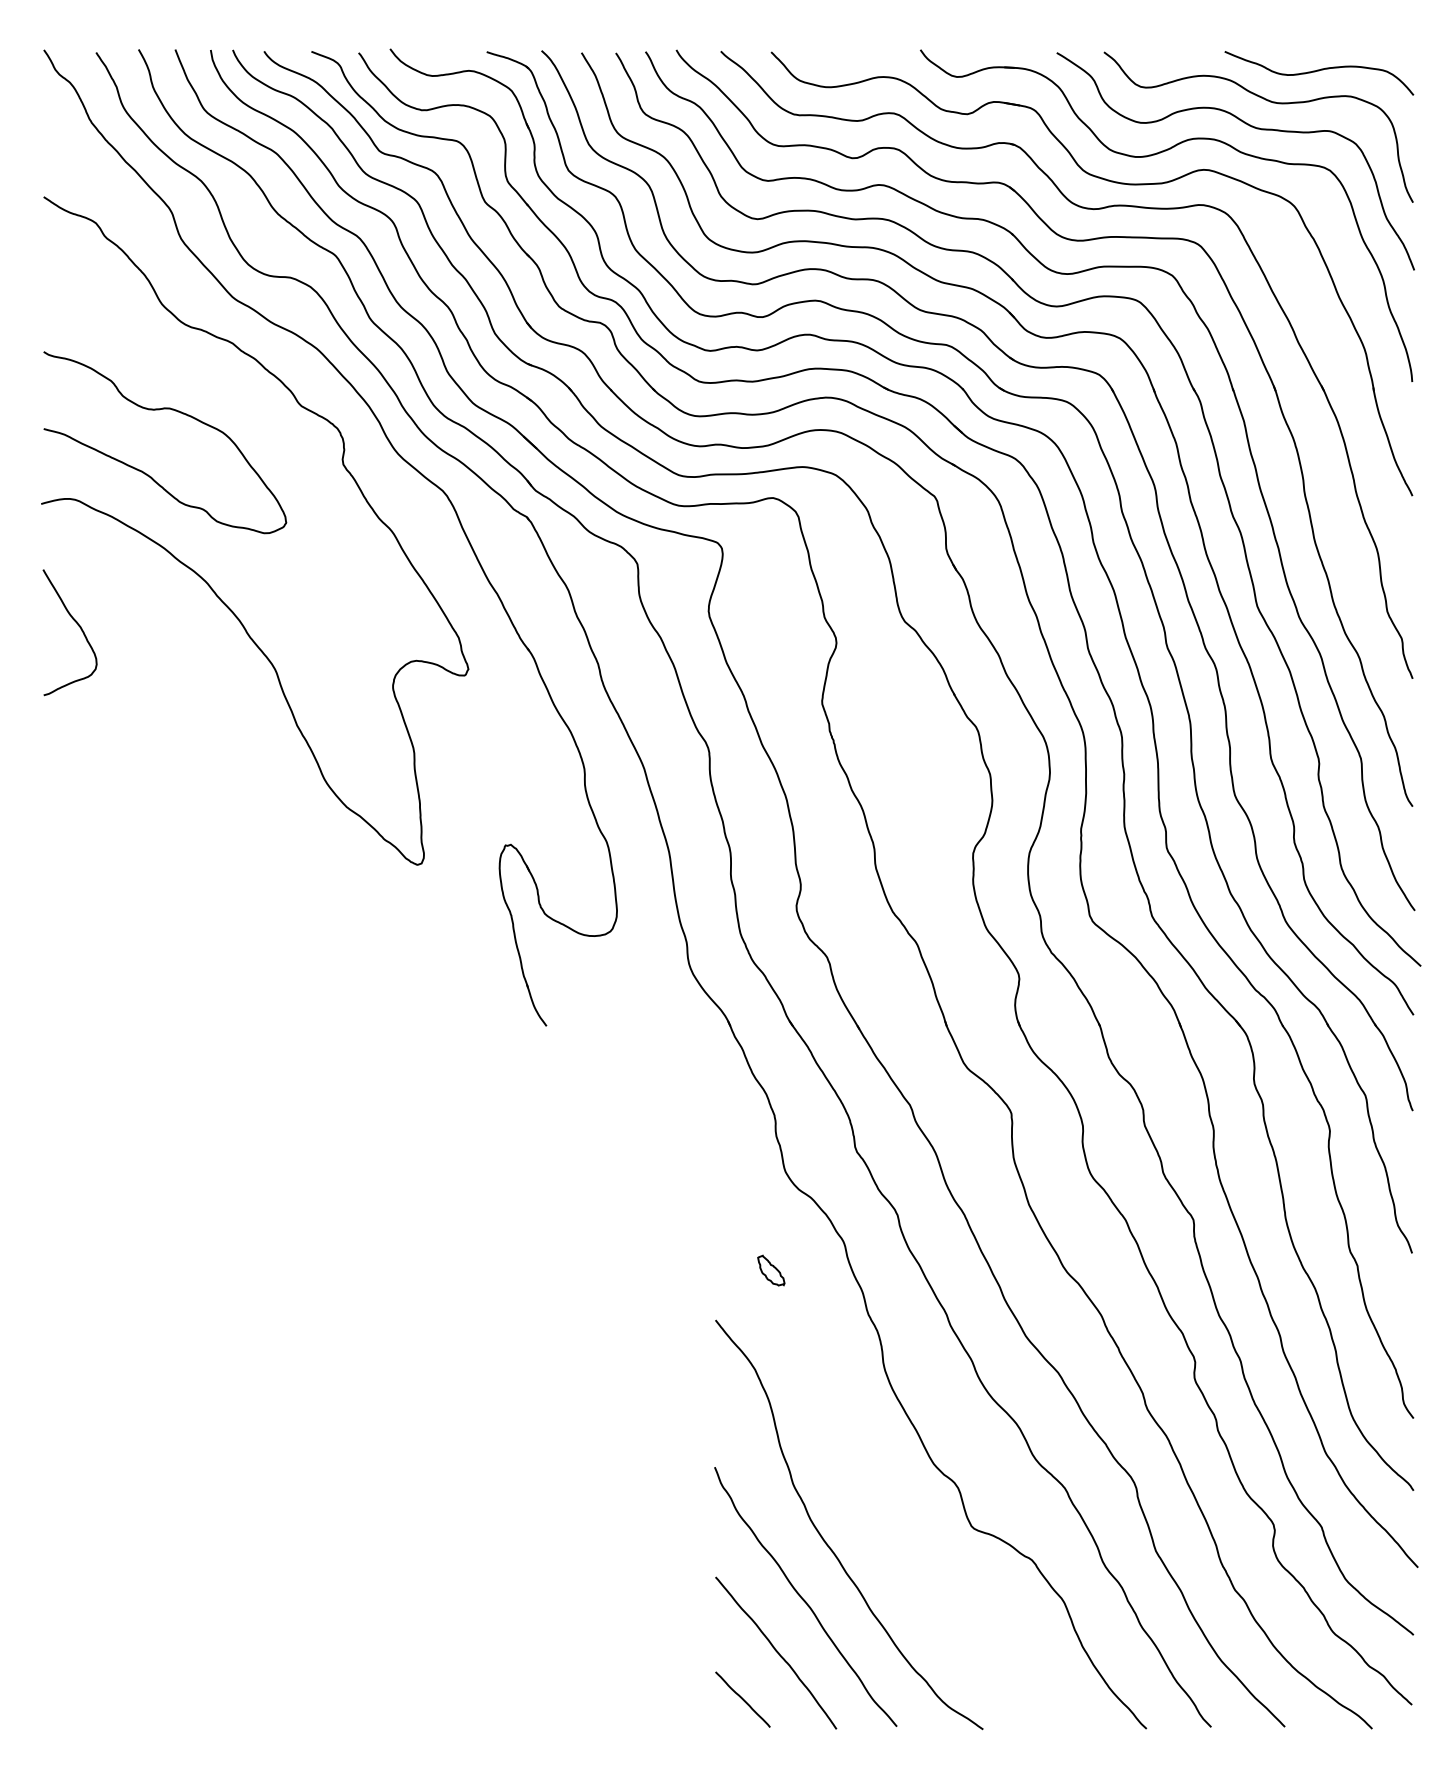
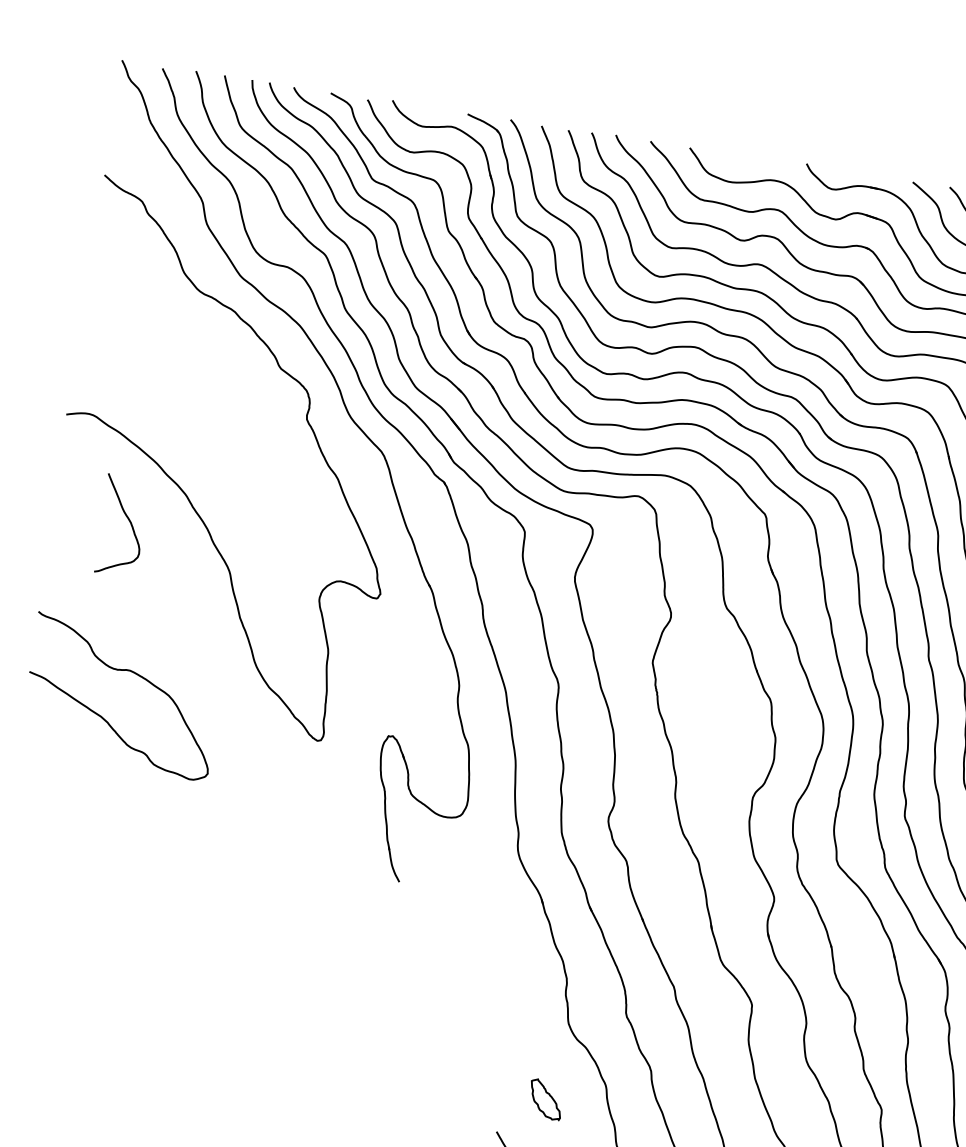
curve: (159, 410) -> (122, 671), moved
curve: (77, 625) -> (128, 521), moved
part: (771, 1270) -> (546, 1099), size x1.6

